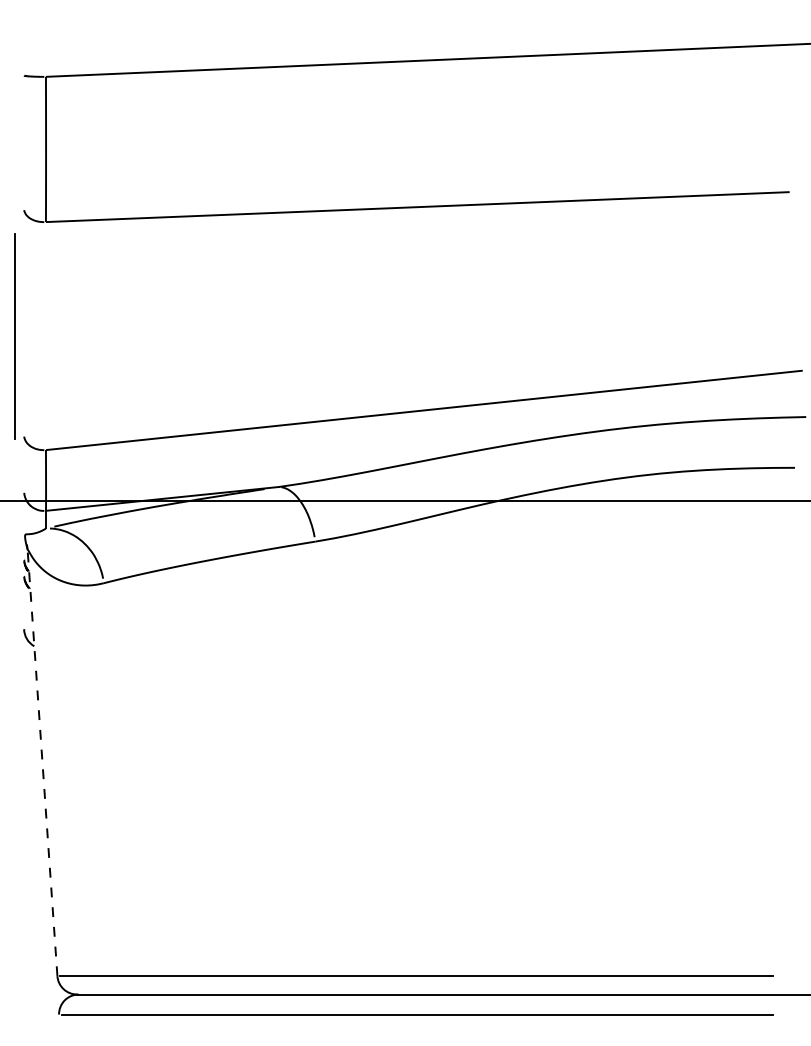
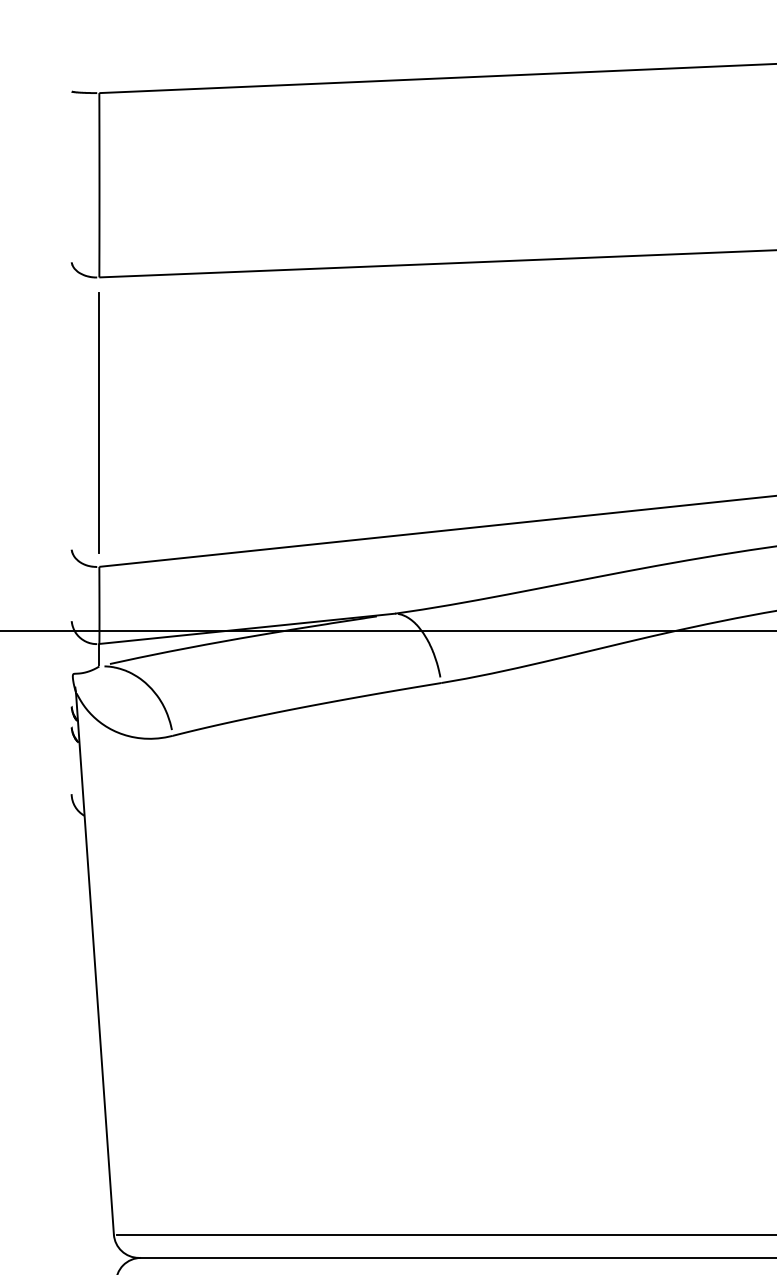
line: (14, 336) -> (98, 422), moved
line: (42, 763) -> (94, 964), dashed -> solid

